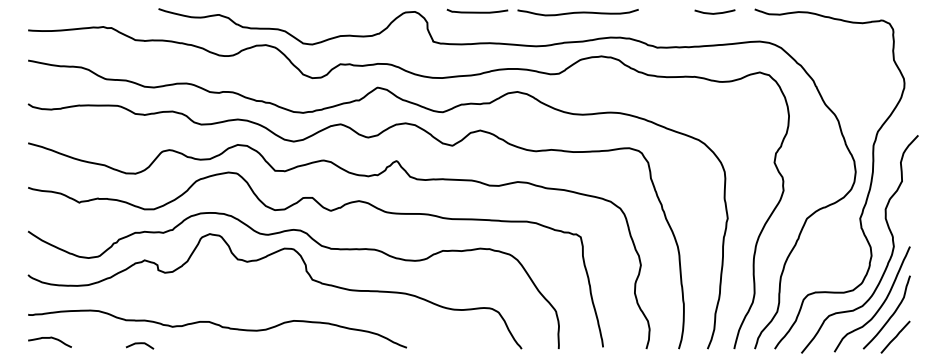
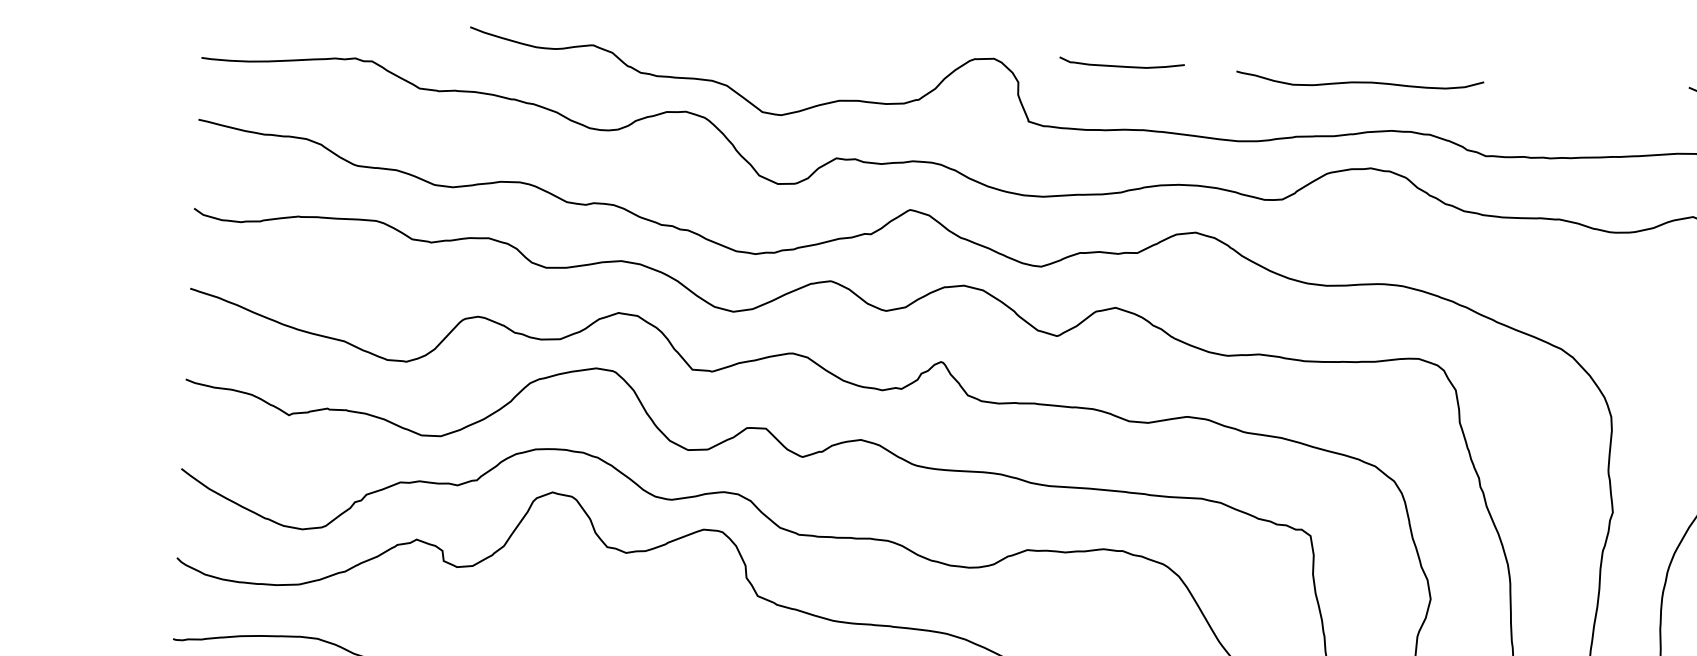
curve: (577, 12) -> (1358, 81), moved
curve: (714, 12) -> (1606, 89), removed

